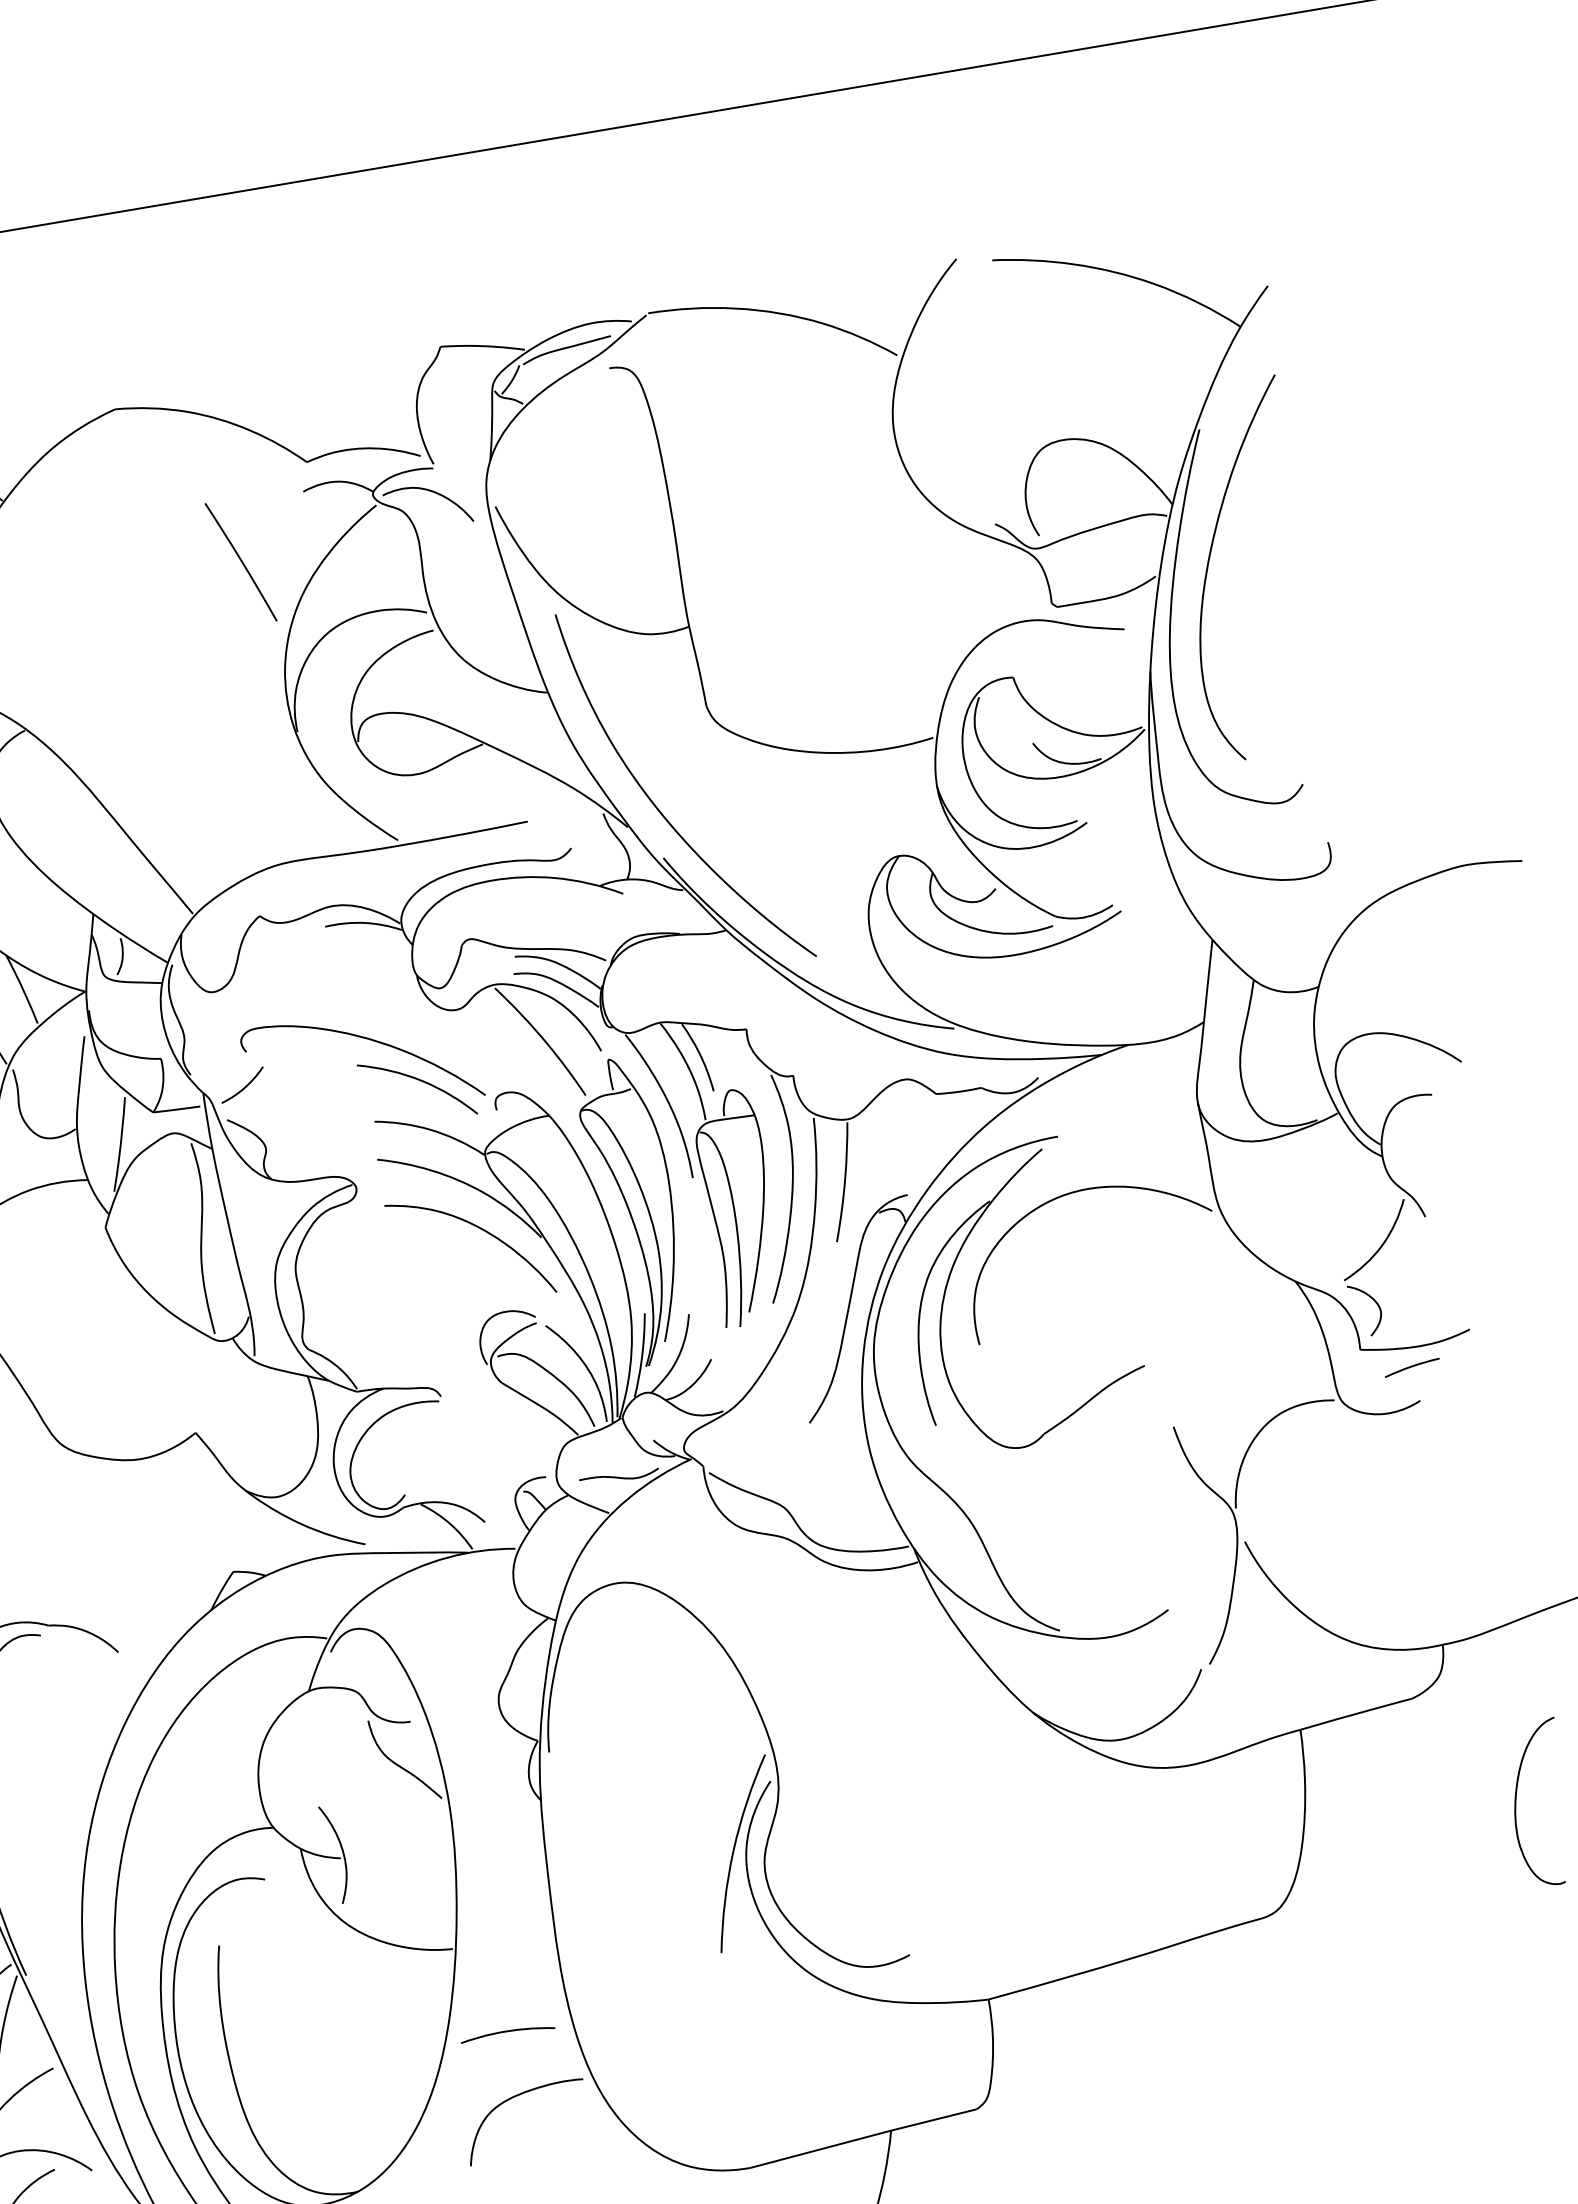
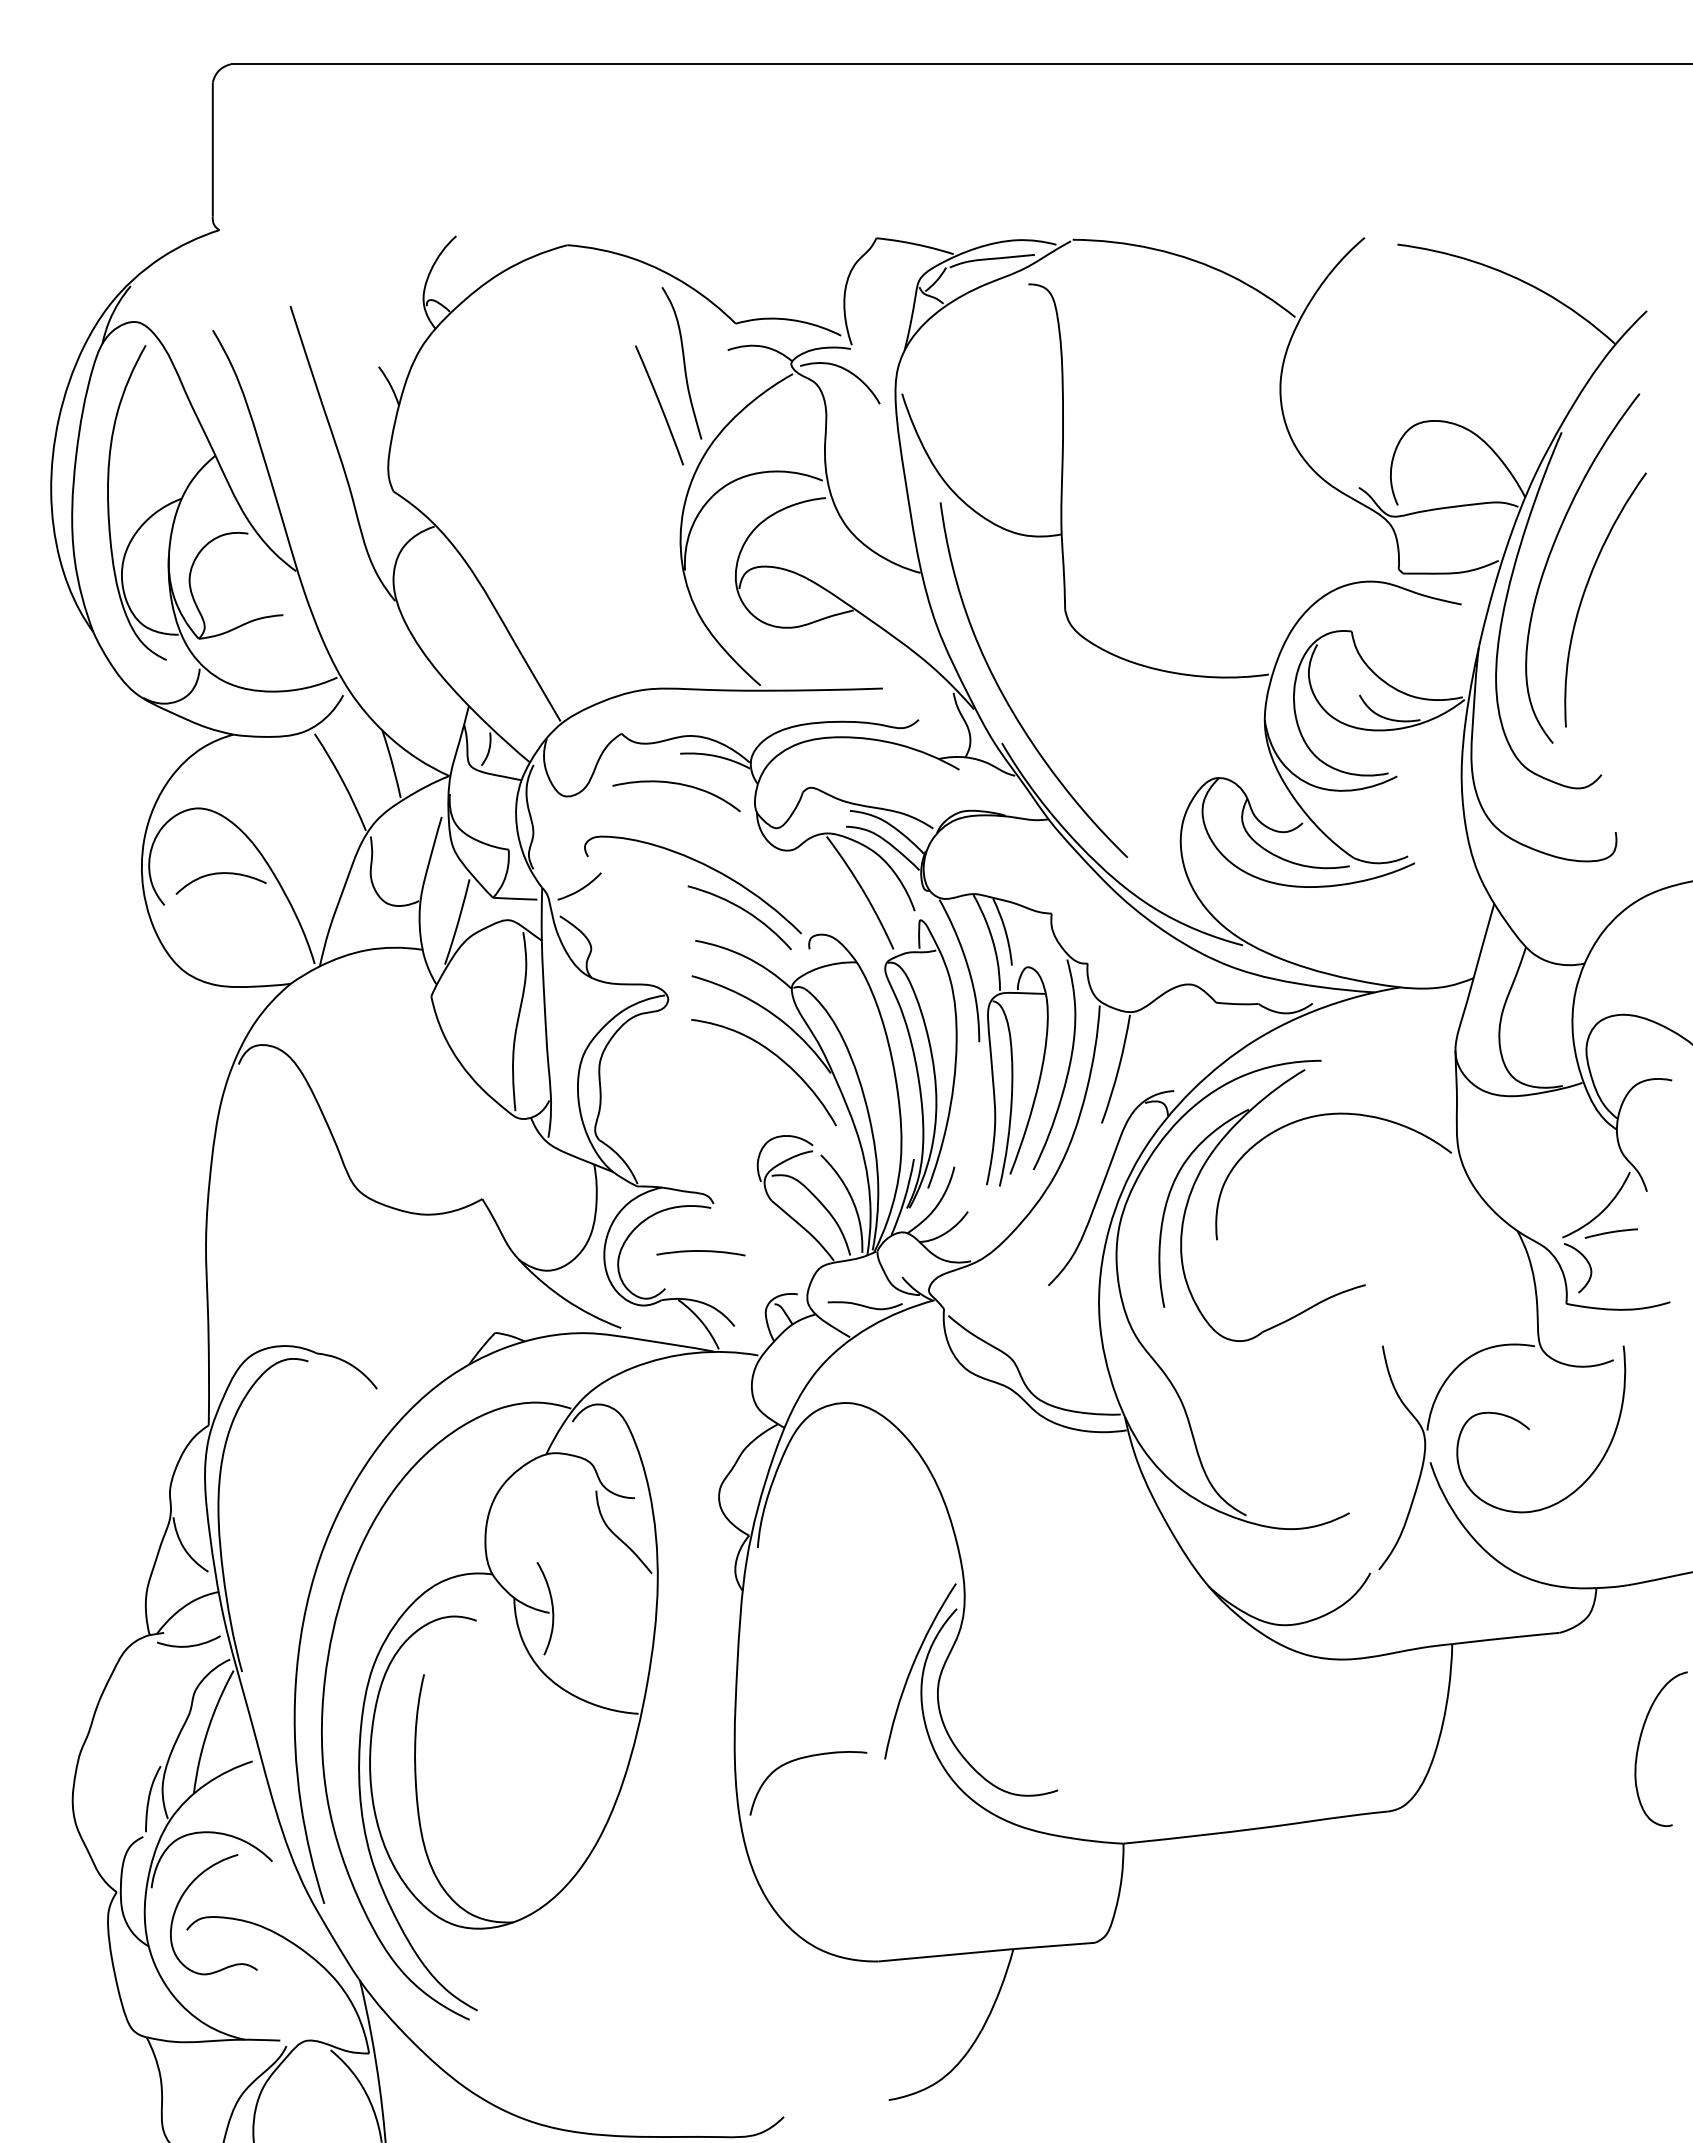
curve: (258, 513) -> (683, 363), added
curve: (1253, 594) -> (1585, 592), added
curve: (326, 959) -> (676, 784), added
curve: (1411, 1367) -> (1610, 1233), moved
curve: (1343, 1489) -> (1529, 1429), added
curve: (507, 2031) -> (700, 1251), moved
curve: (518, 2096) -> (805, 1758), moved

